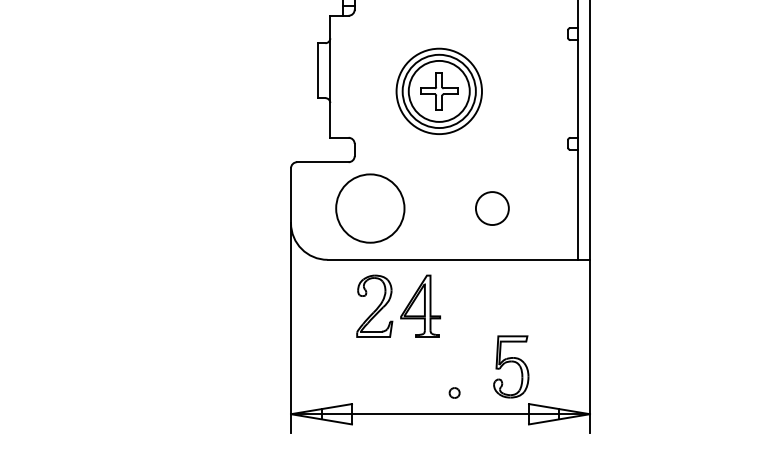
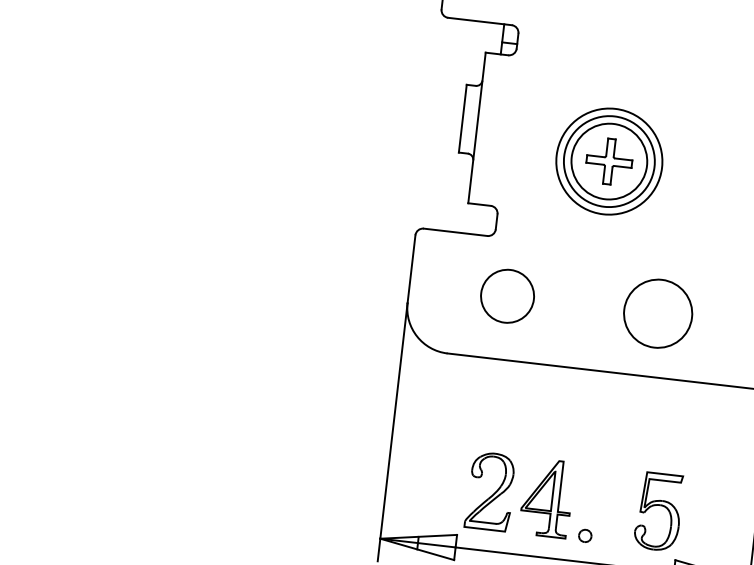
circle: (369, 208) -> (506, 296), size x0.62
circle: (492, 208) -> (658, 313), size x1.67
part: (403, 310) -> (525, 500), moved

